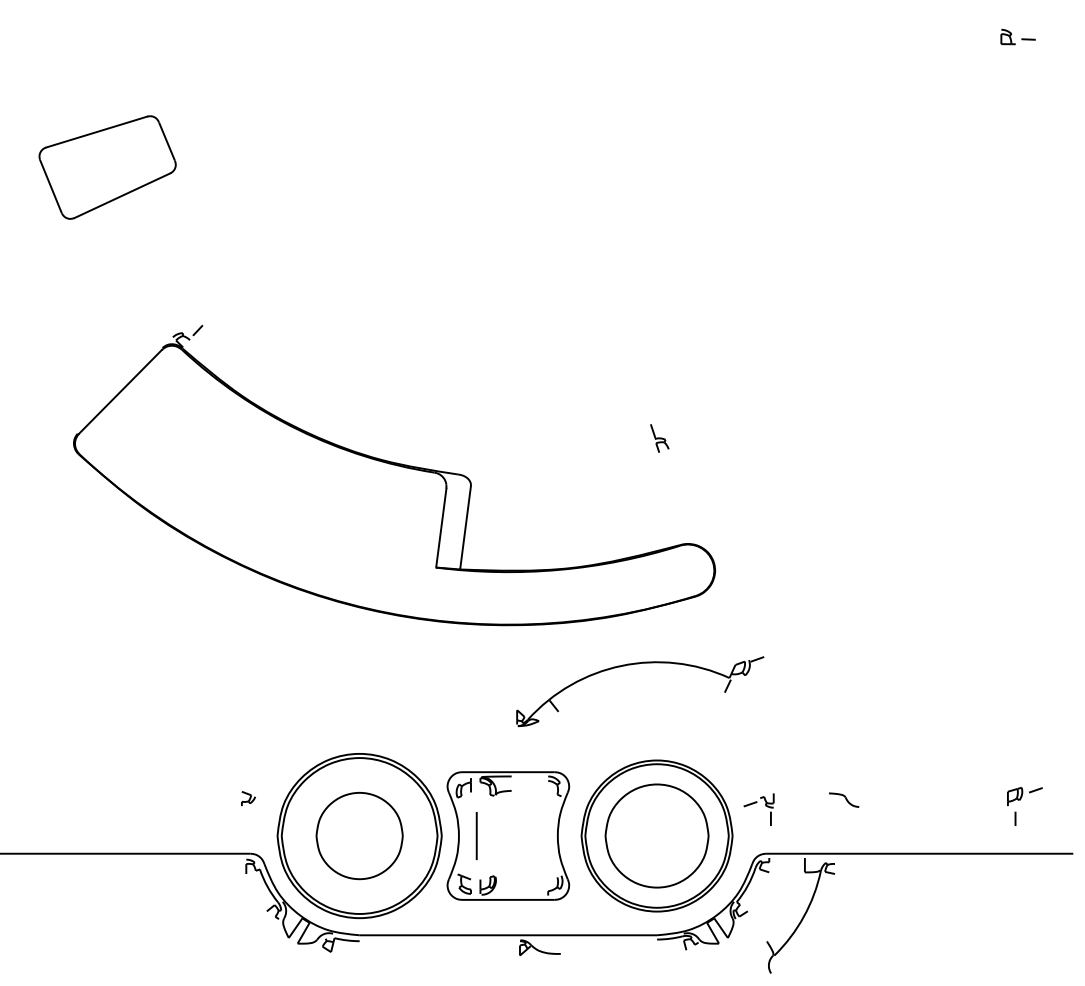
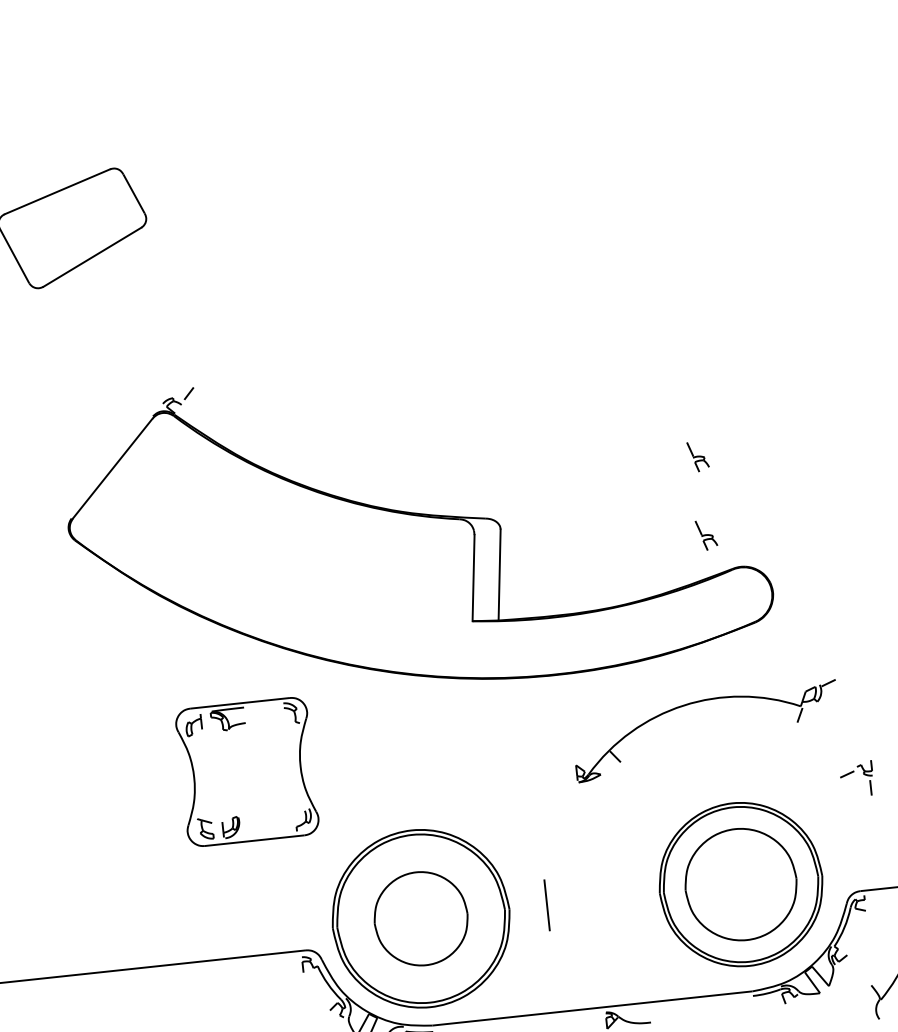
part: (659, 511) -> (706, 535), added
part: (248, 798) -> (297, 891), removed
part: (756, 803) -> (853, 773), moved
part: (508, 835) -> (247, 771), moved

